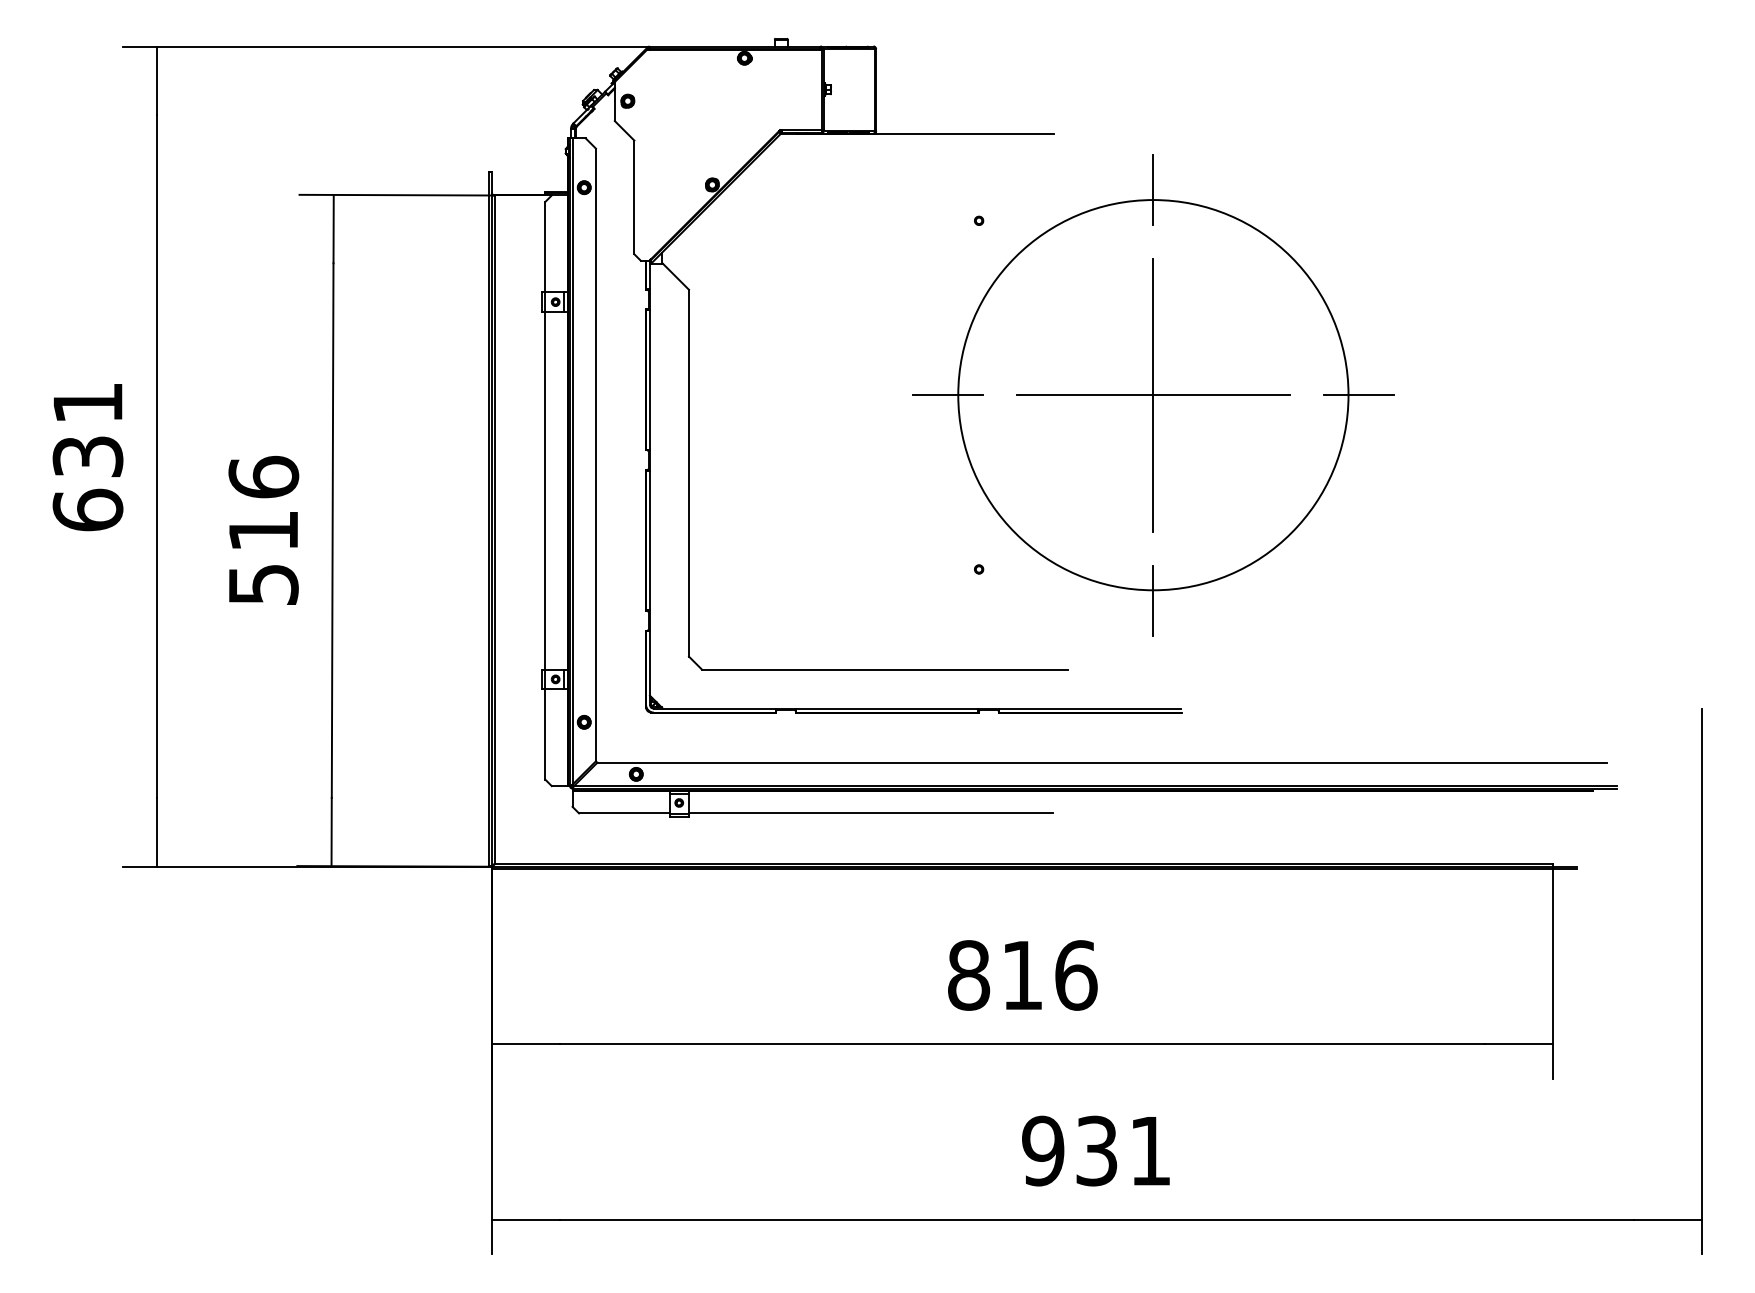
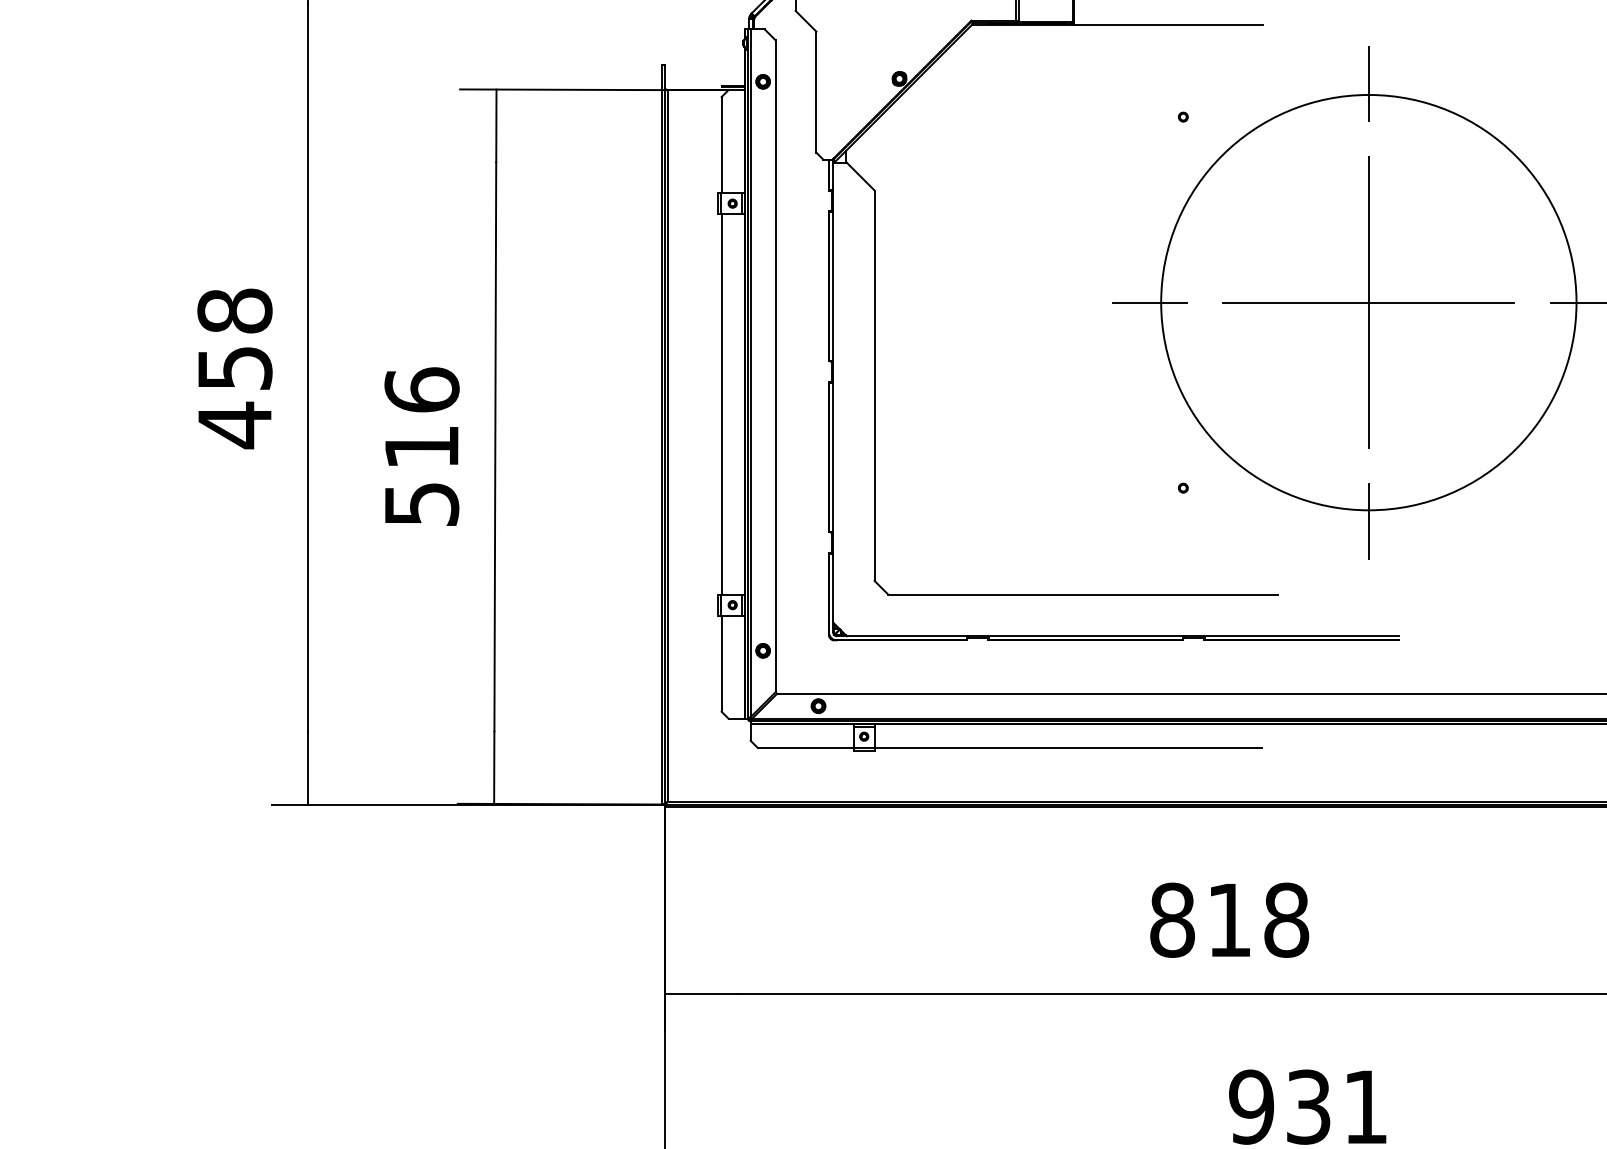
text: (87, 457) -> (234, 368), 631 -> 458
text: (1076, 975) -> (1287, 920), 816 -> 818

